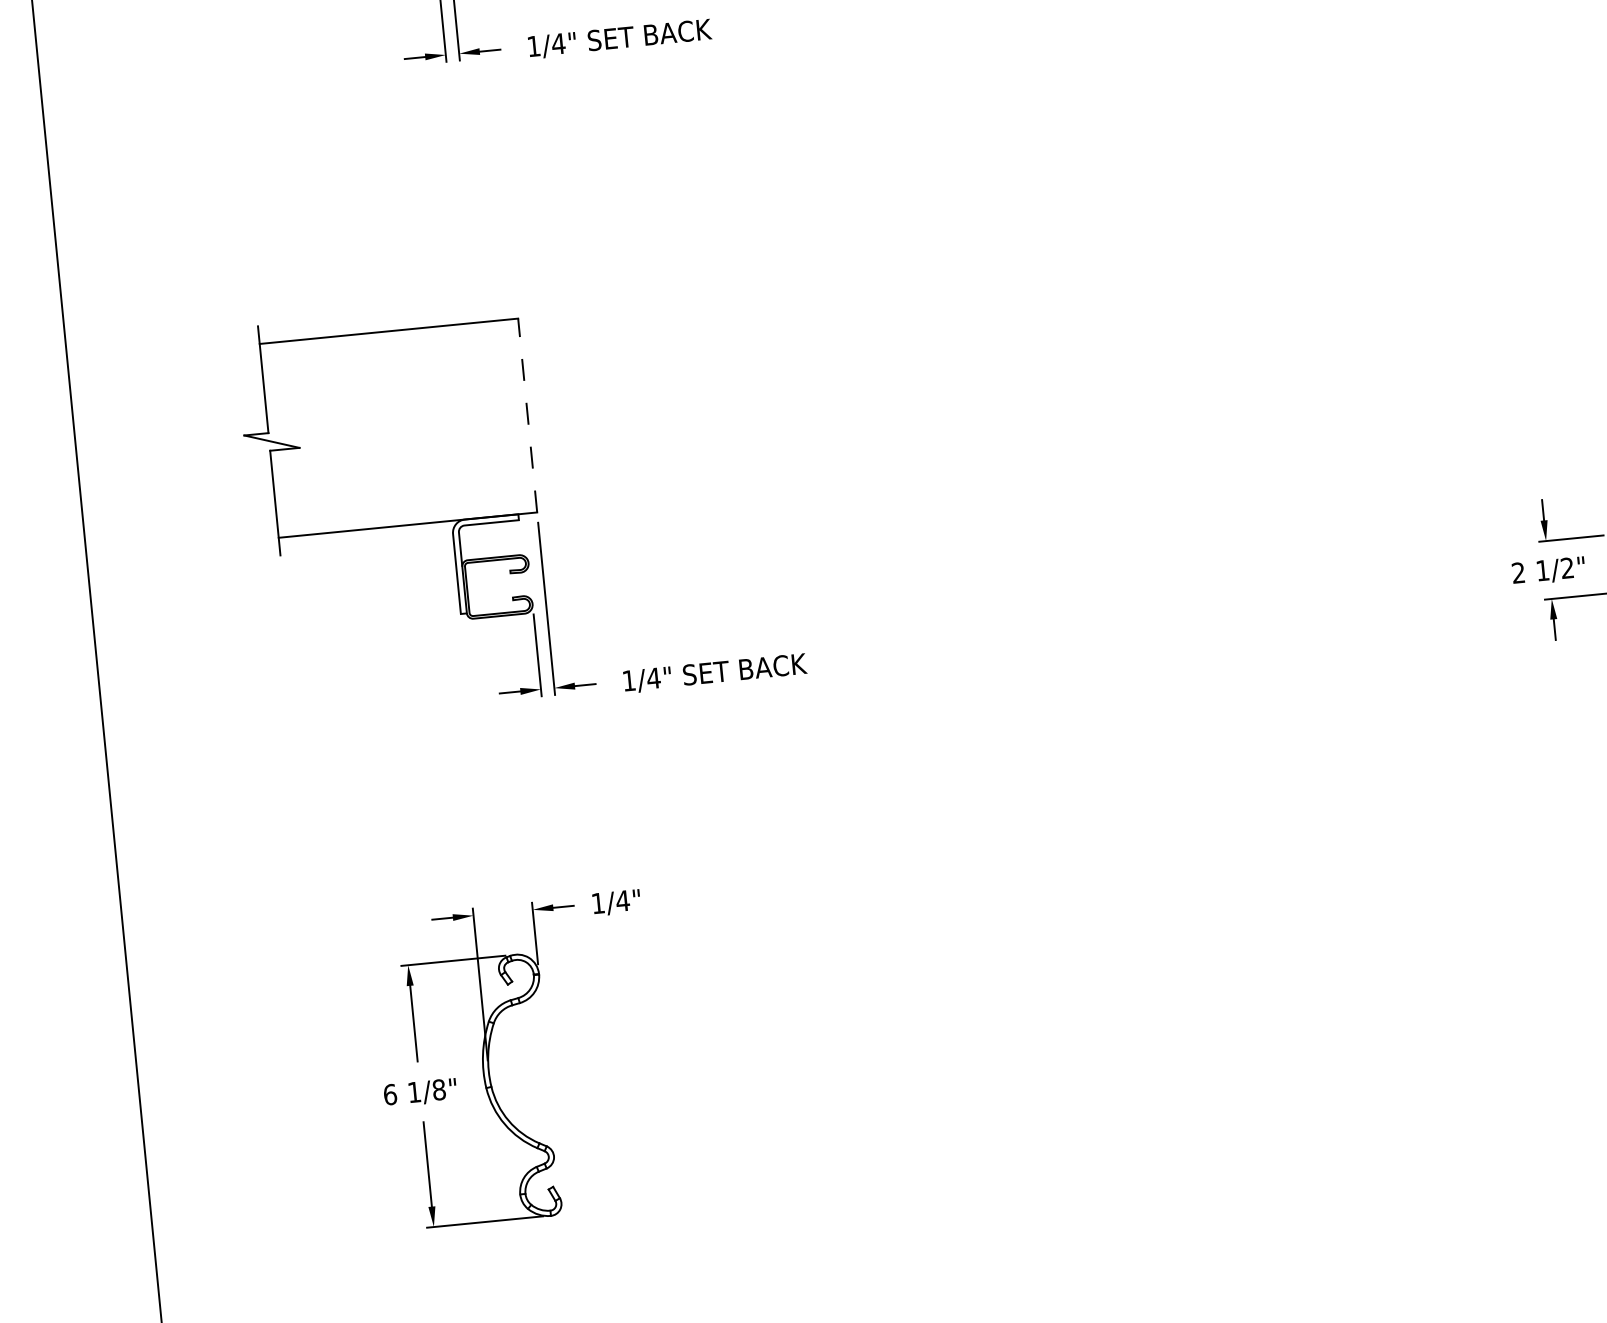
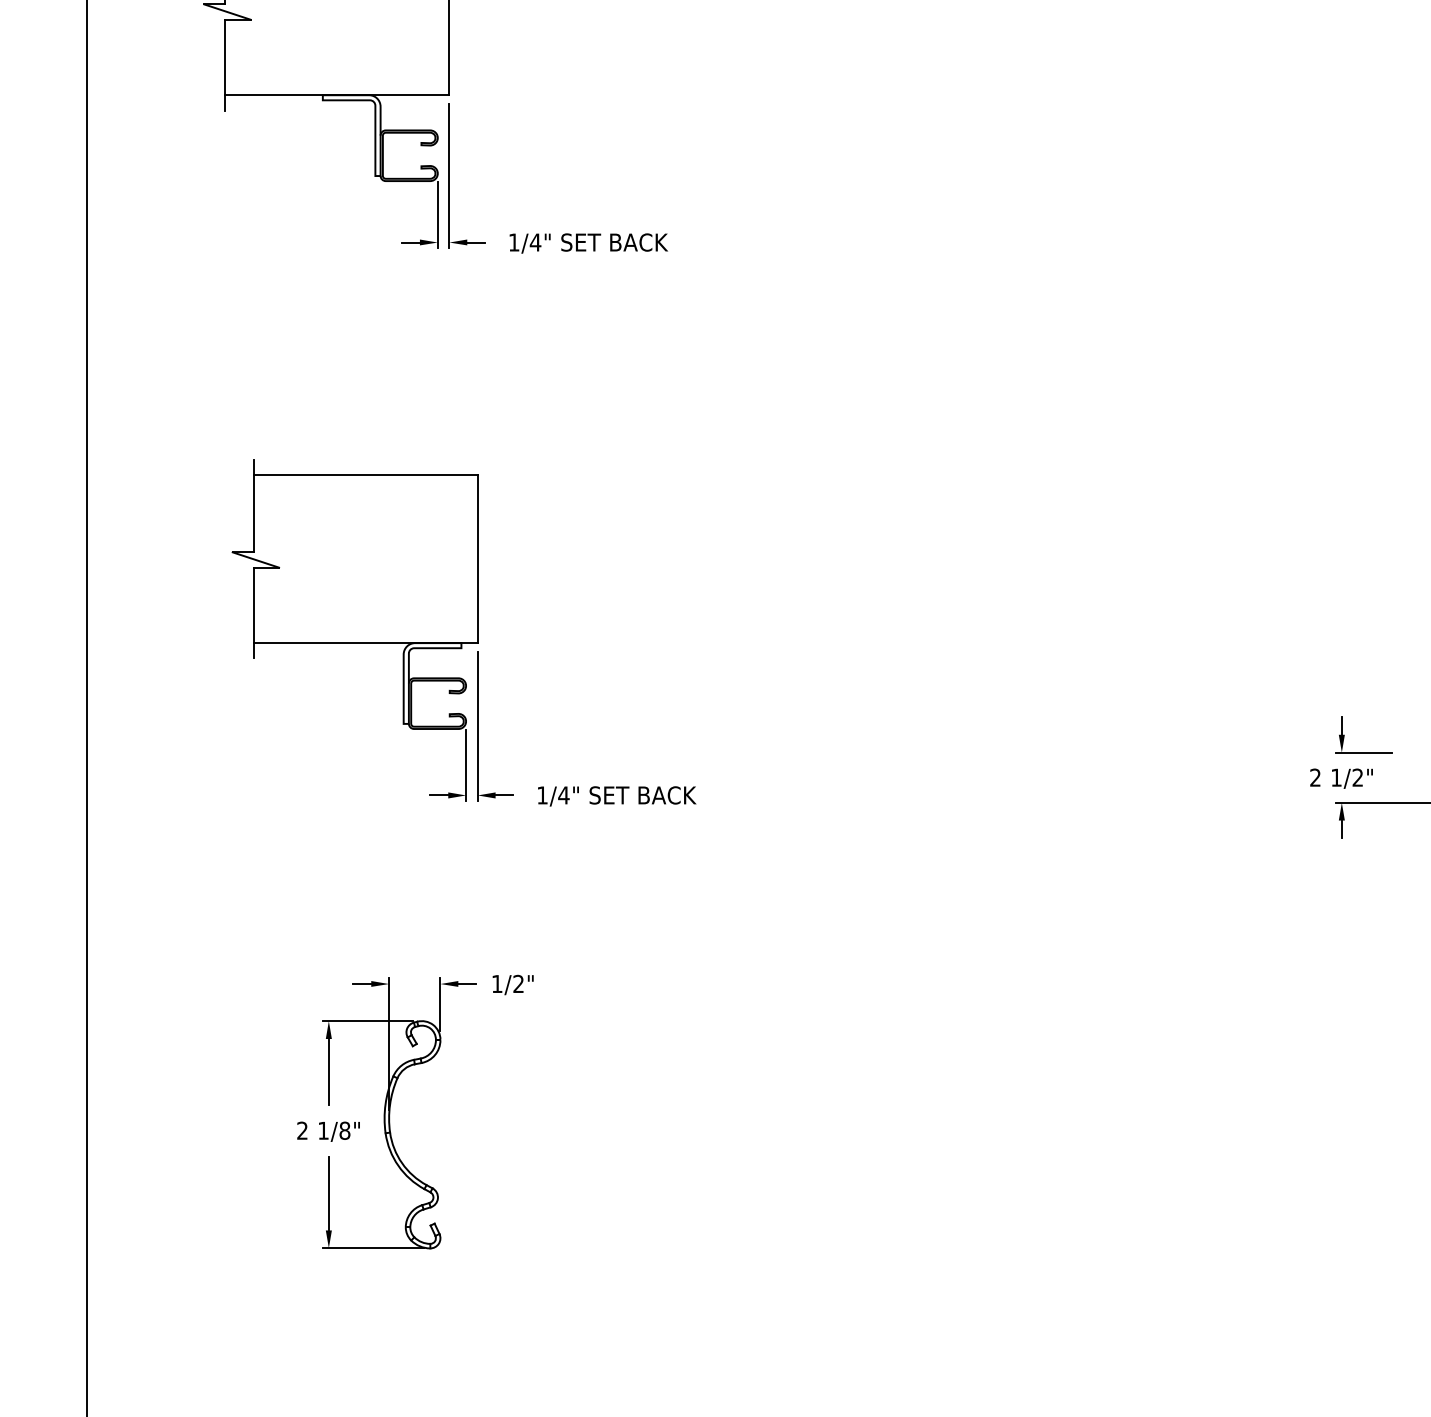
line: (527, 414) -> (477, 558), dashed -> solid
text: (622, 900) -> (518, 983), 1/4" -> 1/2"
text: (390, 1094) -> (302, 1130), 6 -> 2

